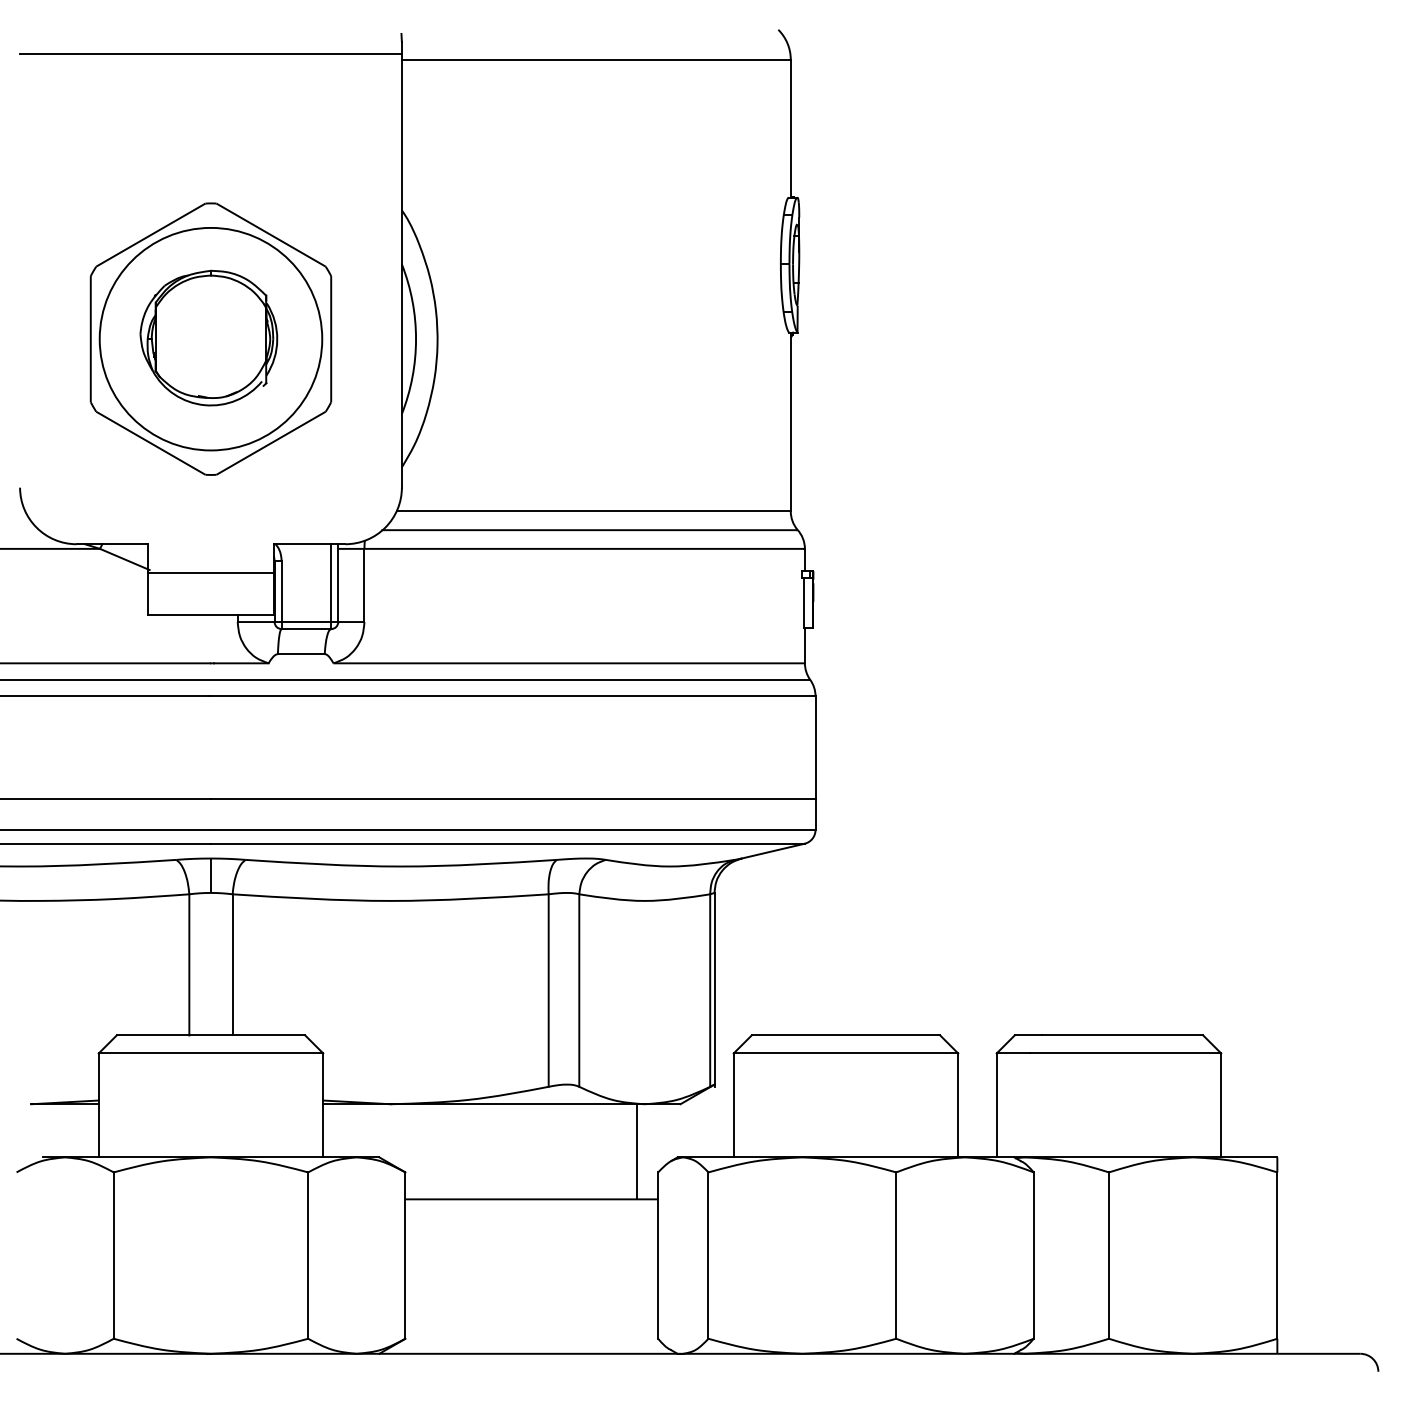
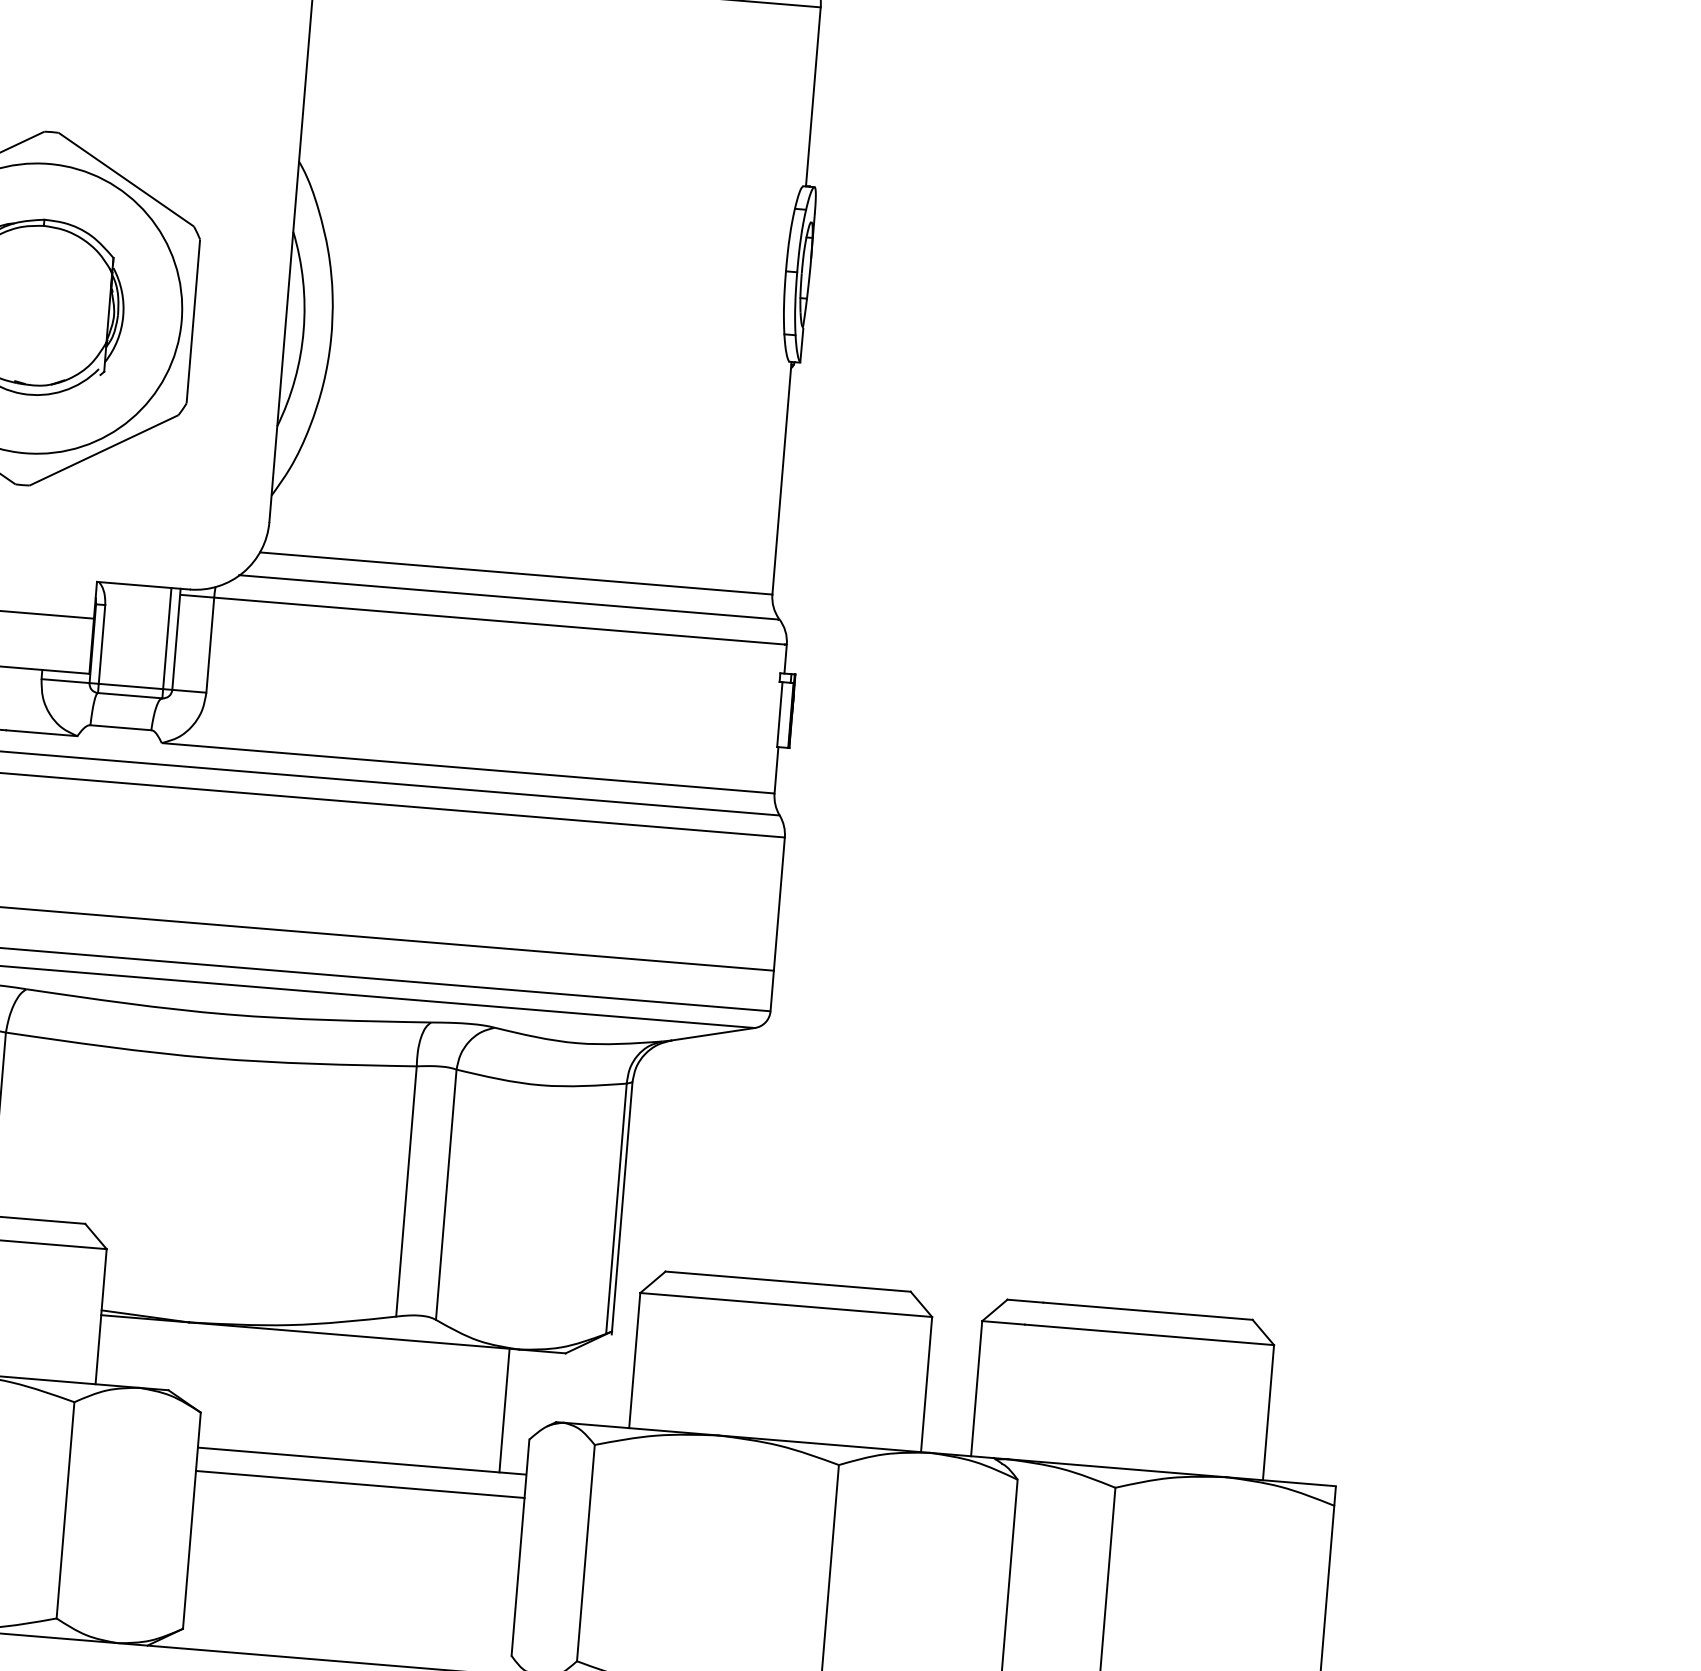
line: (531, 1217) -> (359, 1484), added

